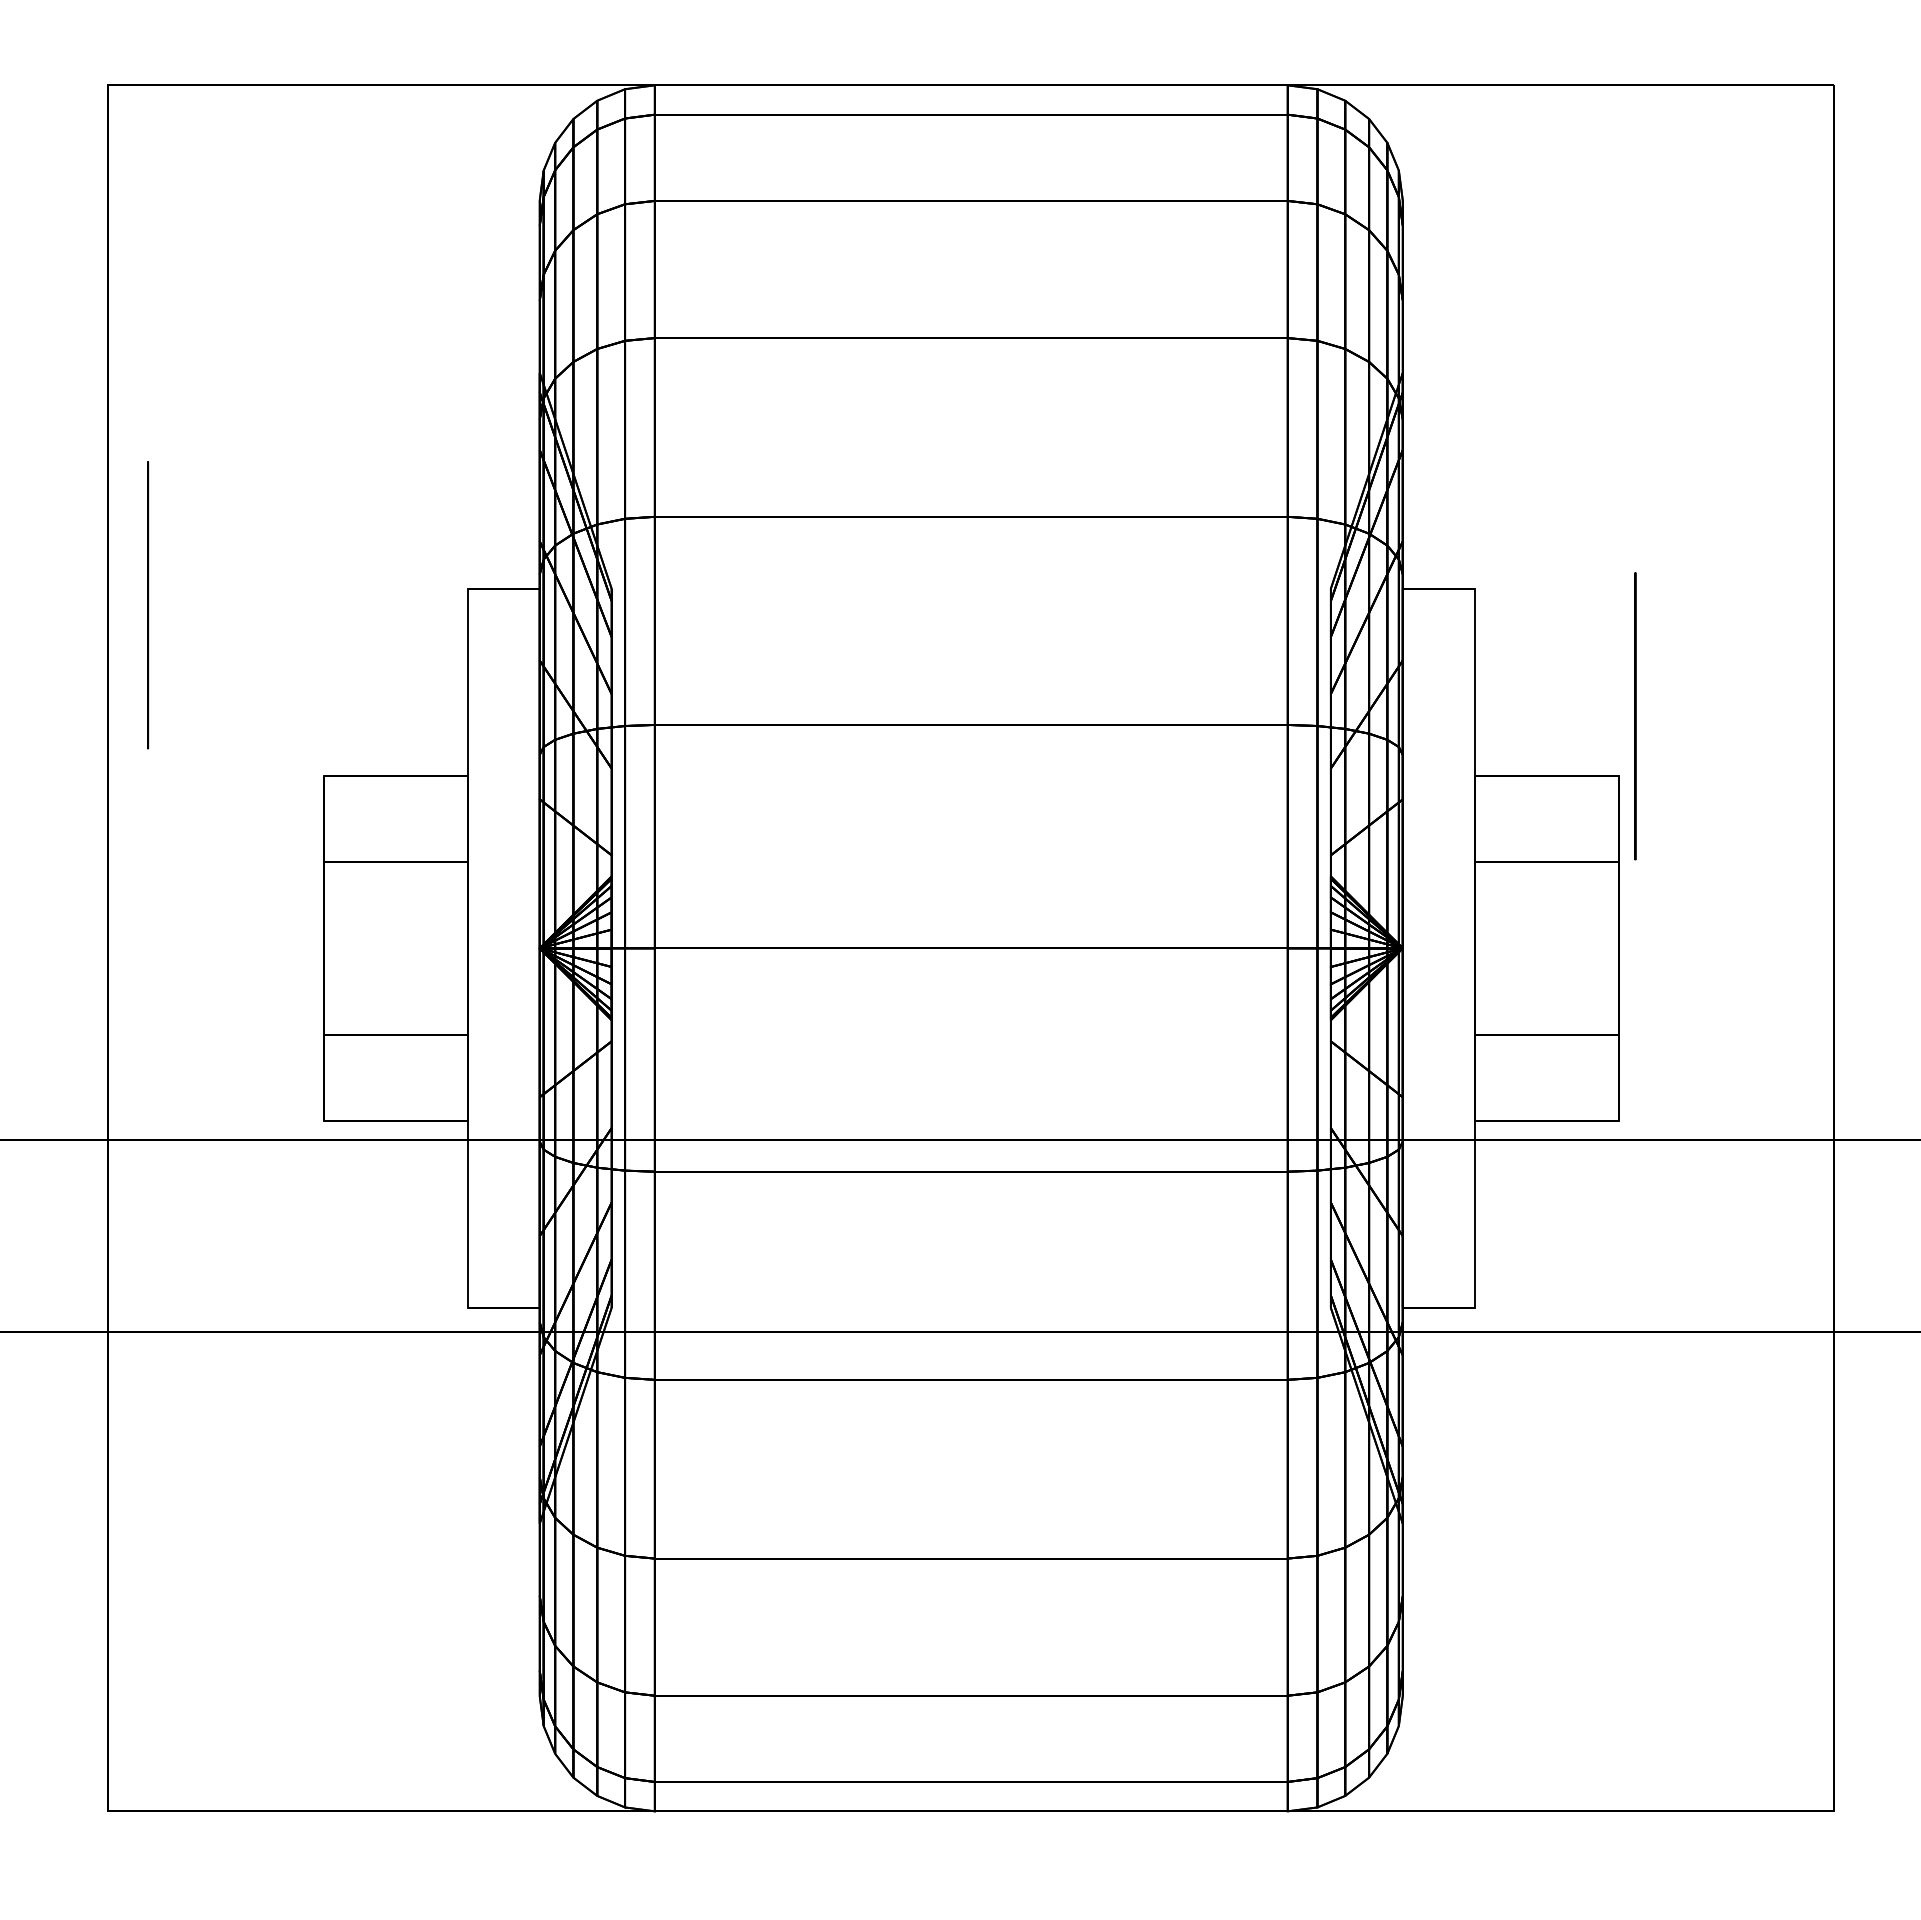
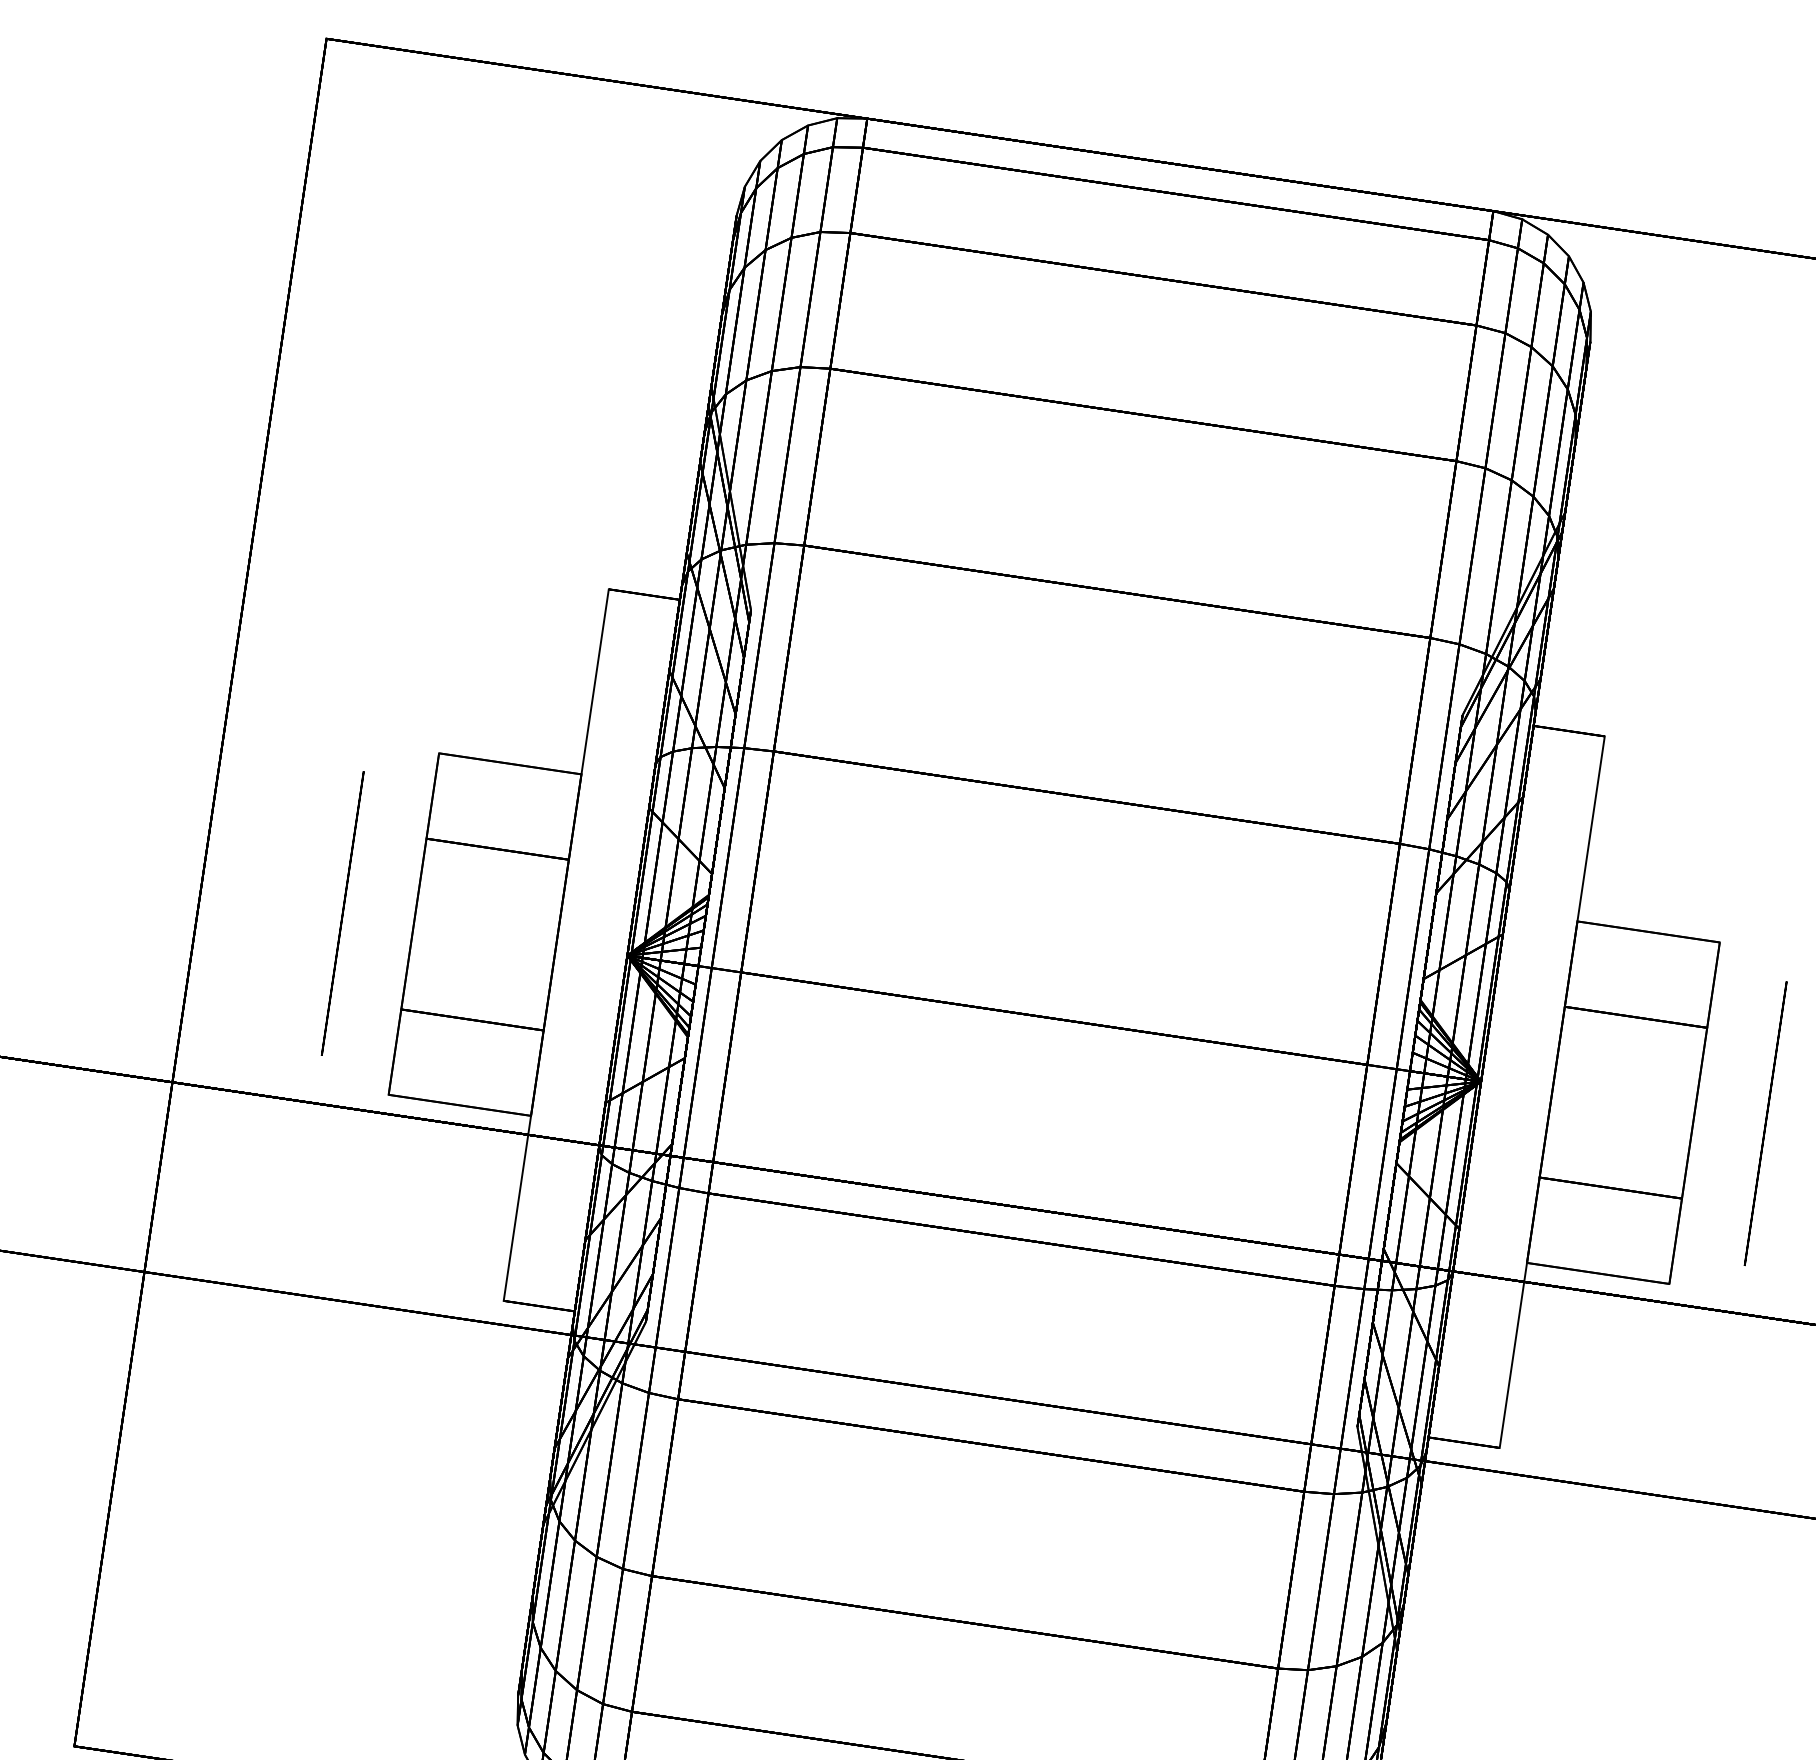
circle: (147, 605) -> (342, 913), moved
circle: (1635, 716) -> (1765, 1123), moved

